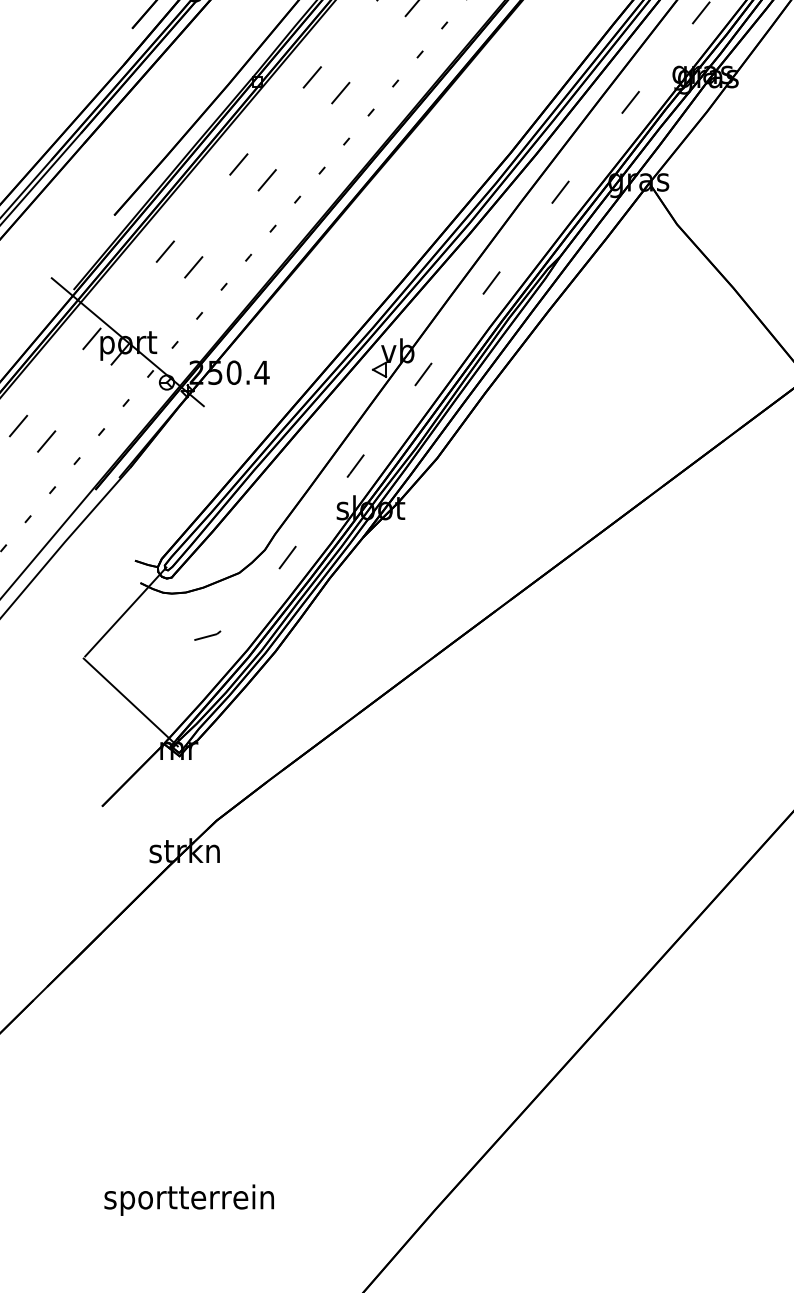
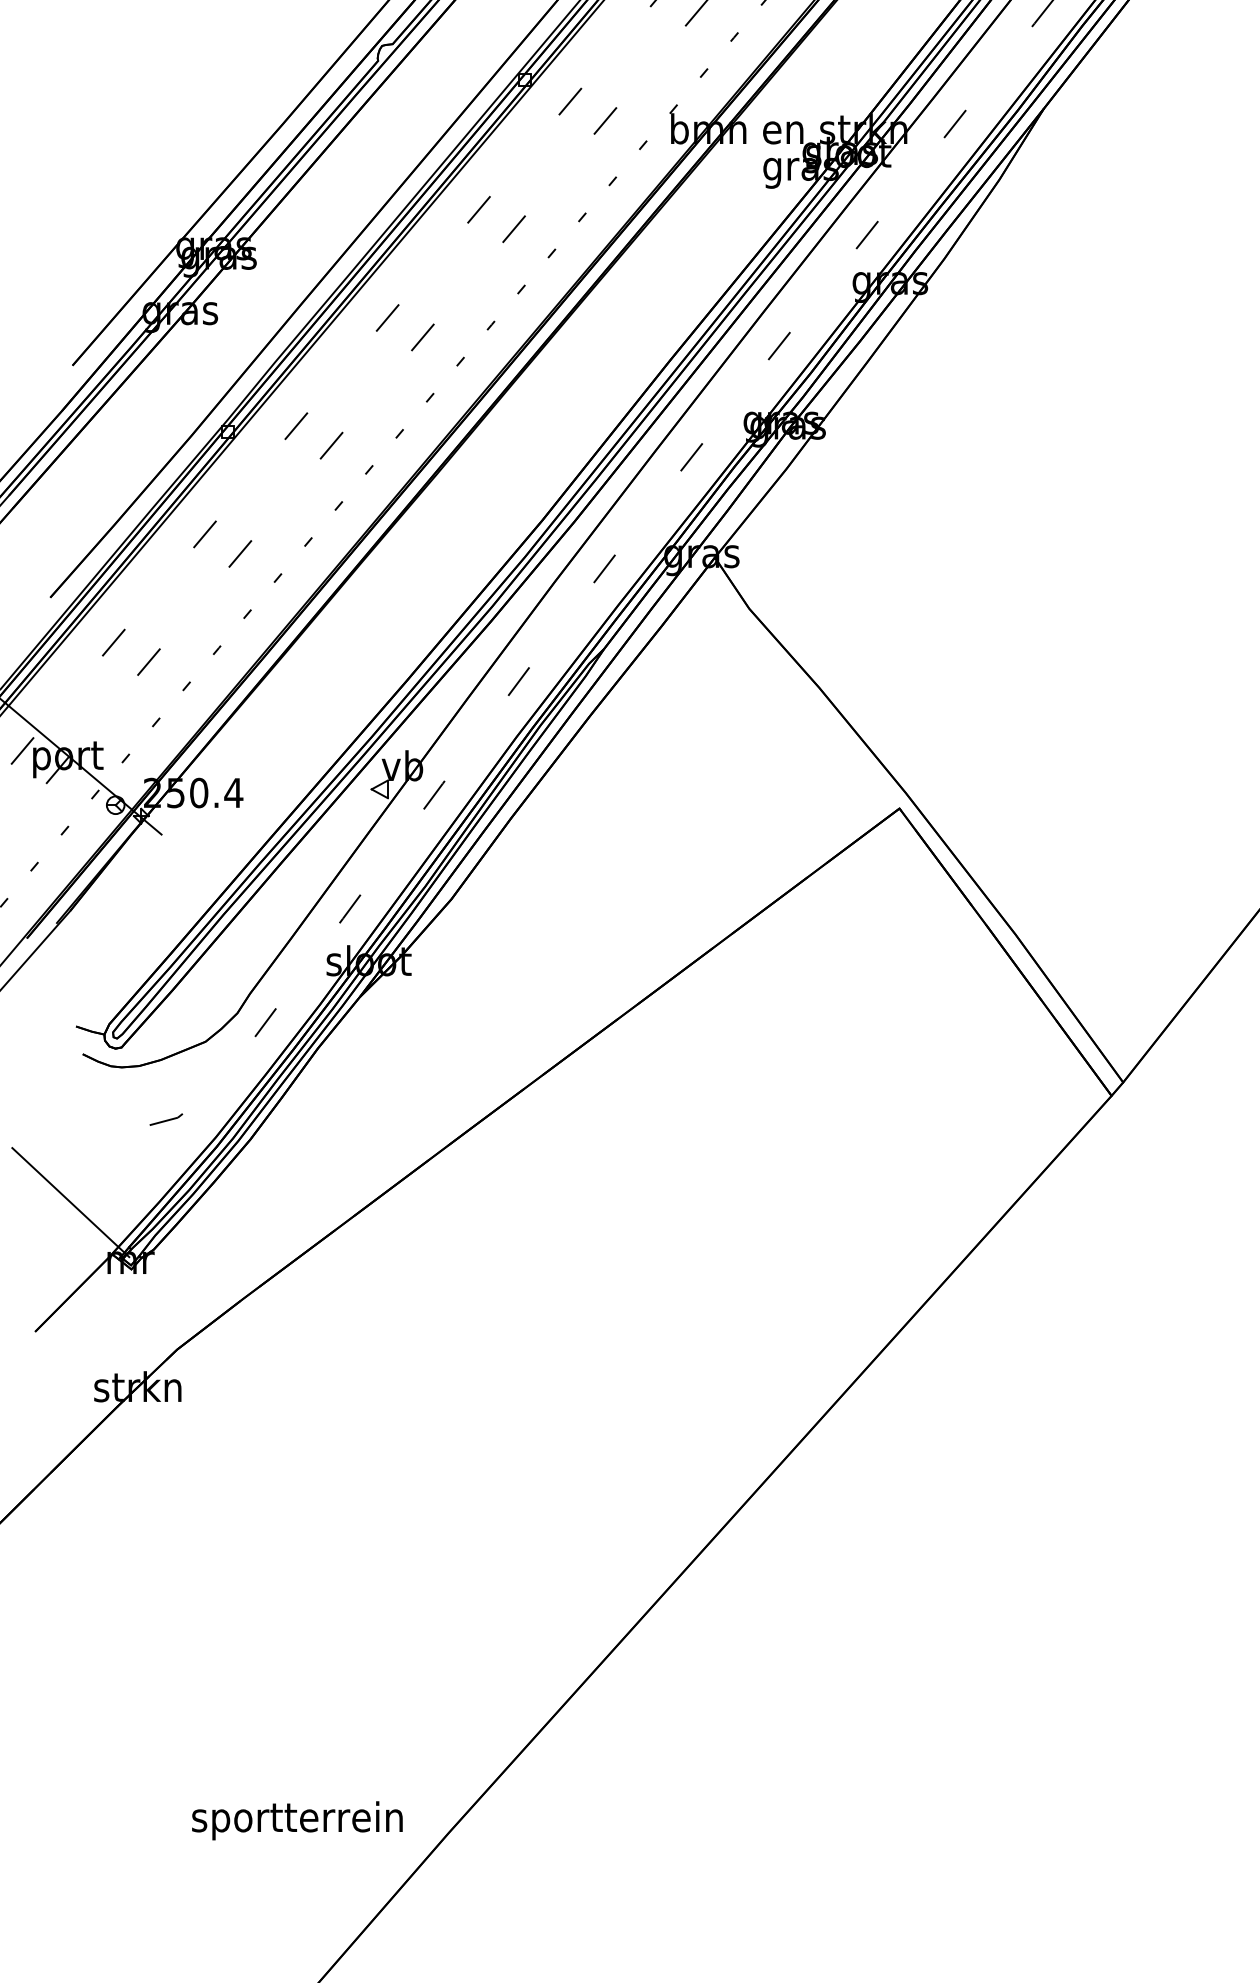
line: (125, 611) -> (64, 1089), removed
text: (189, 1199) -> (297, 1820), moved

